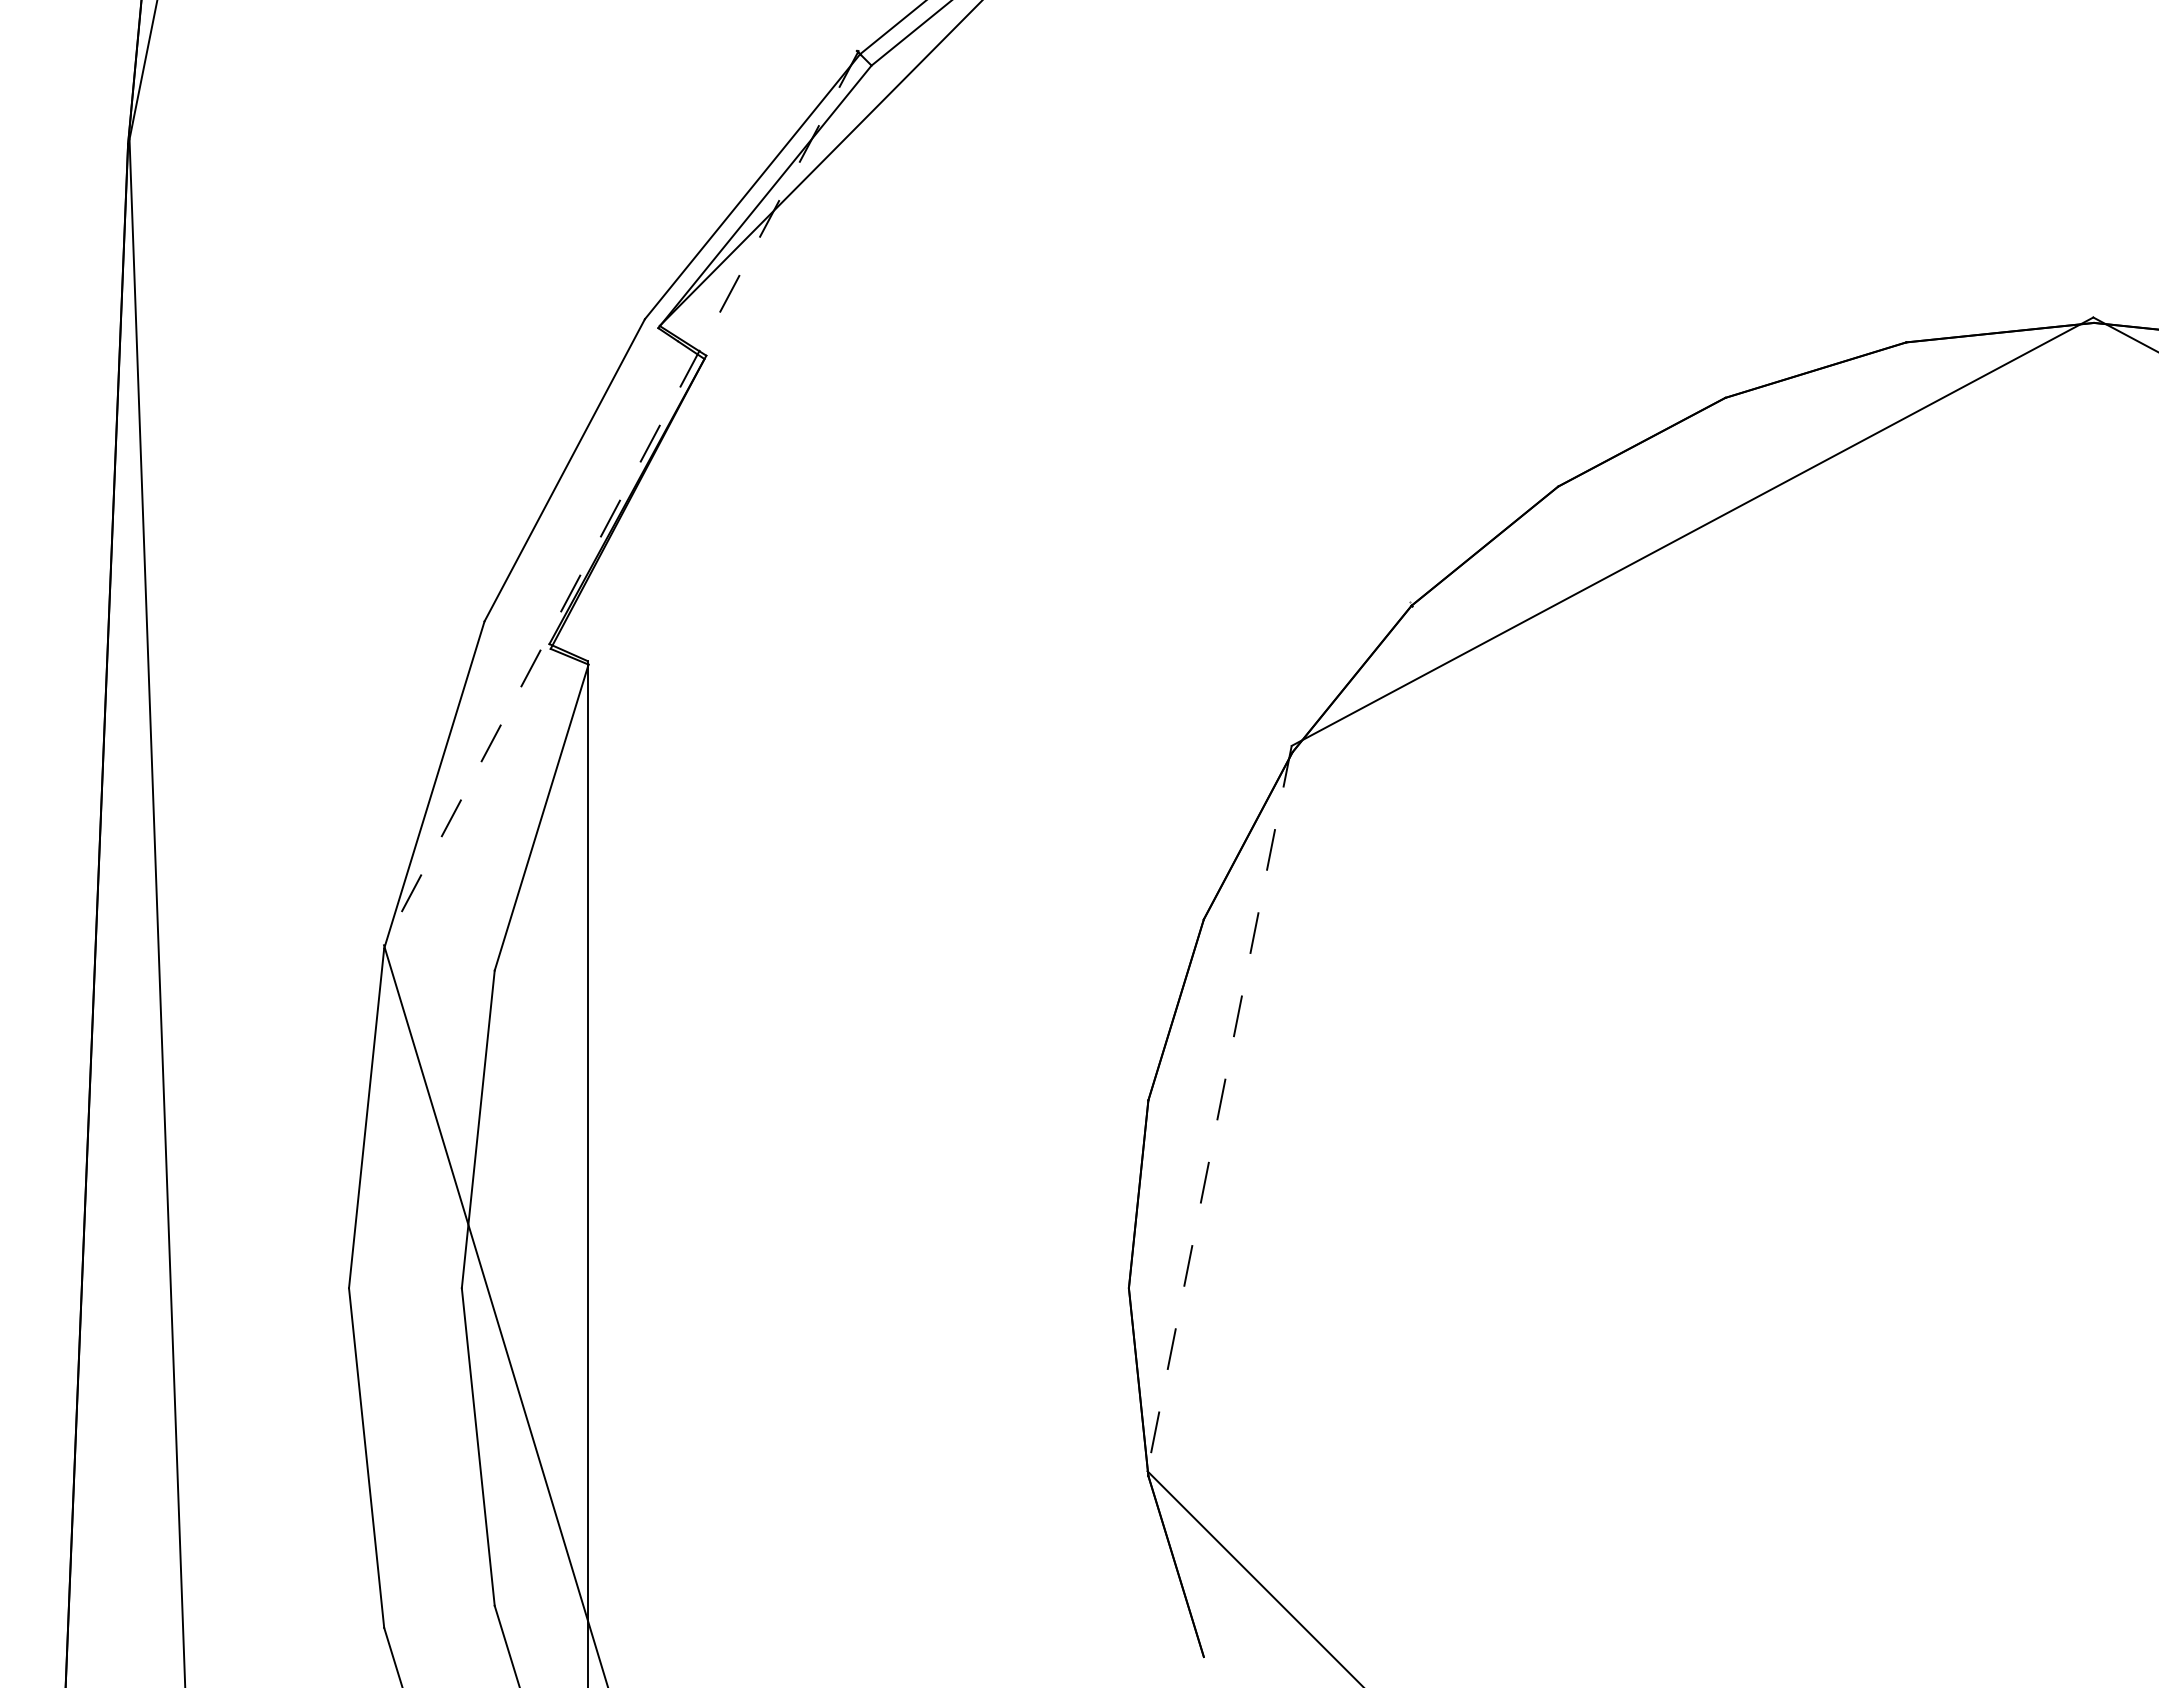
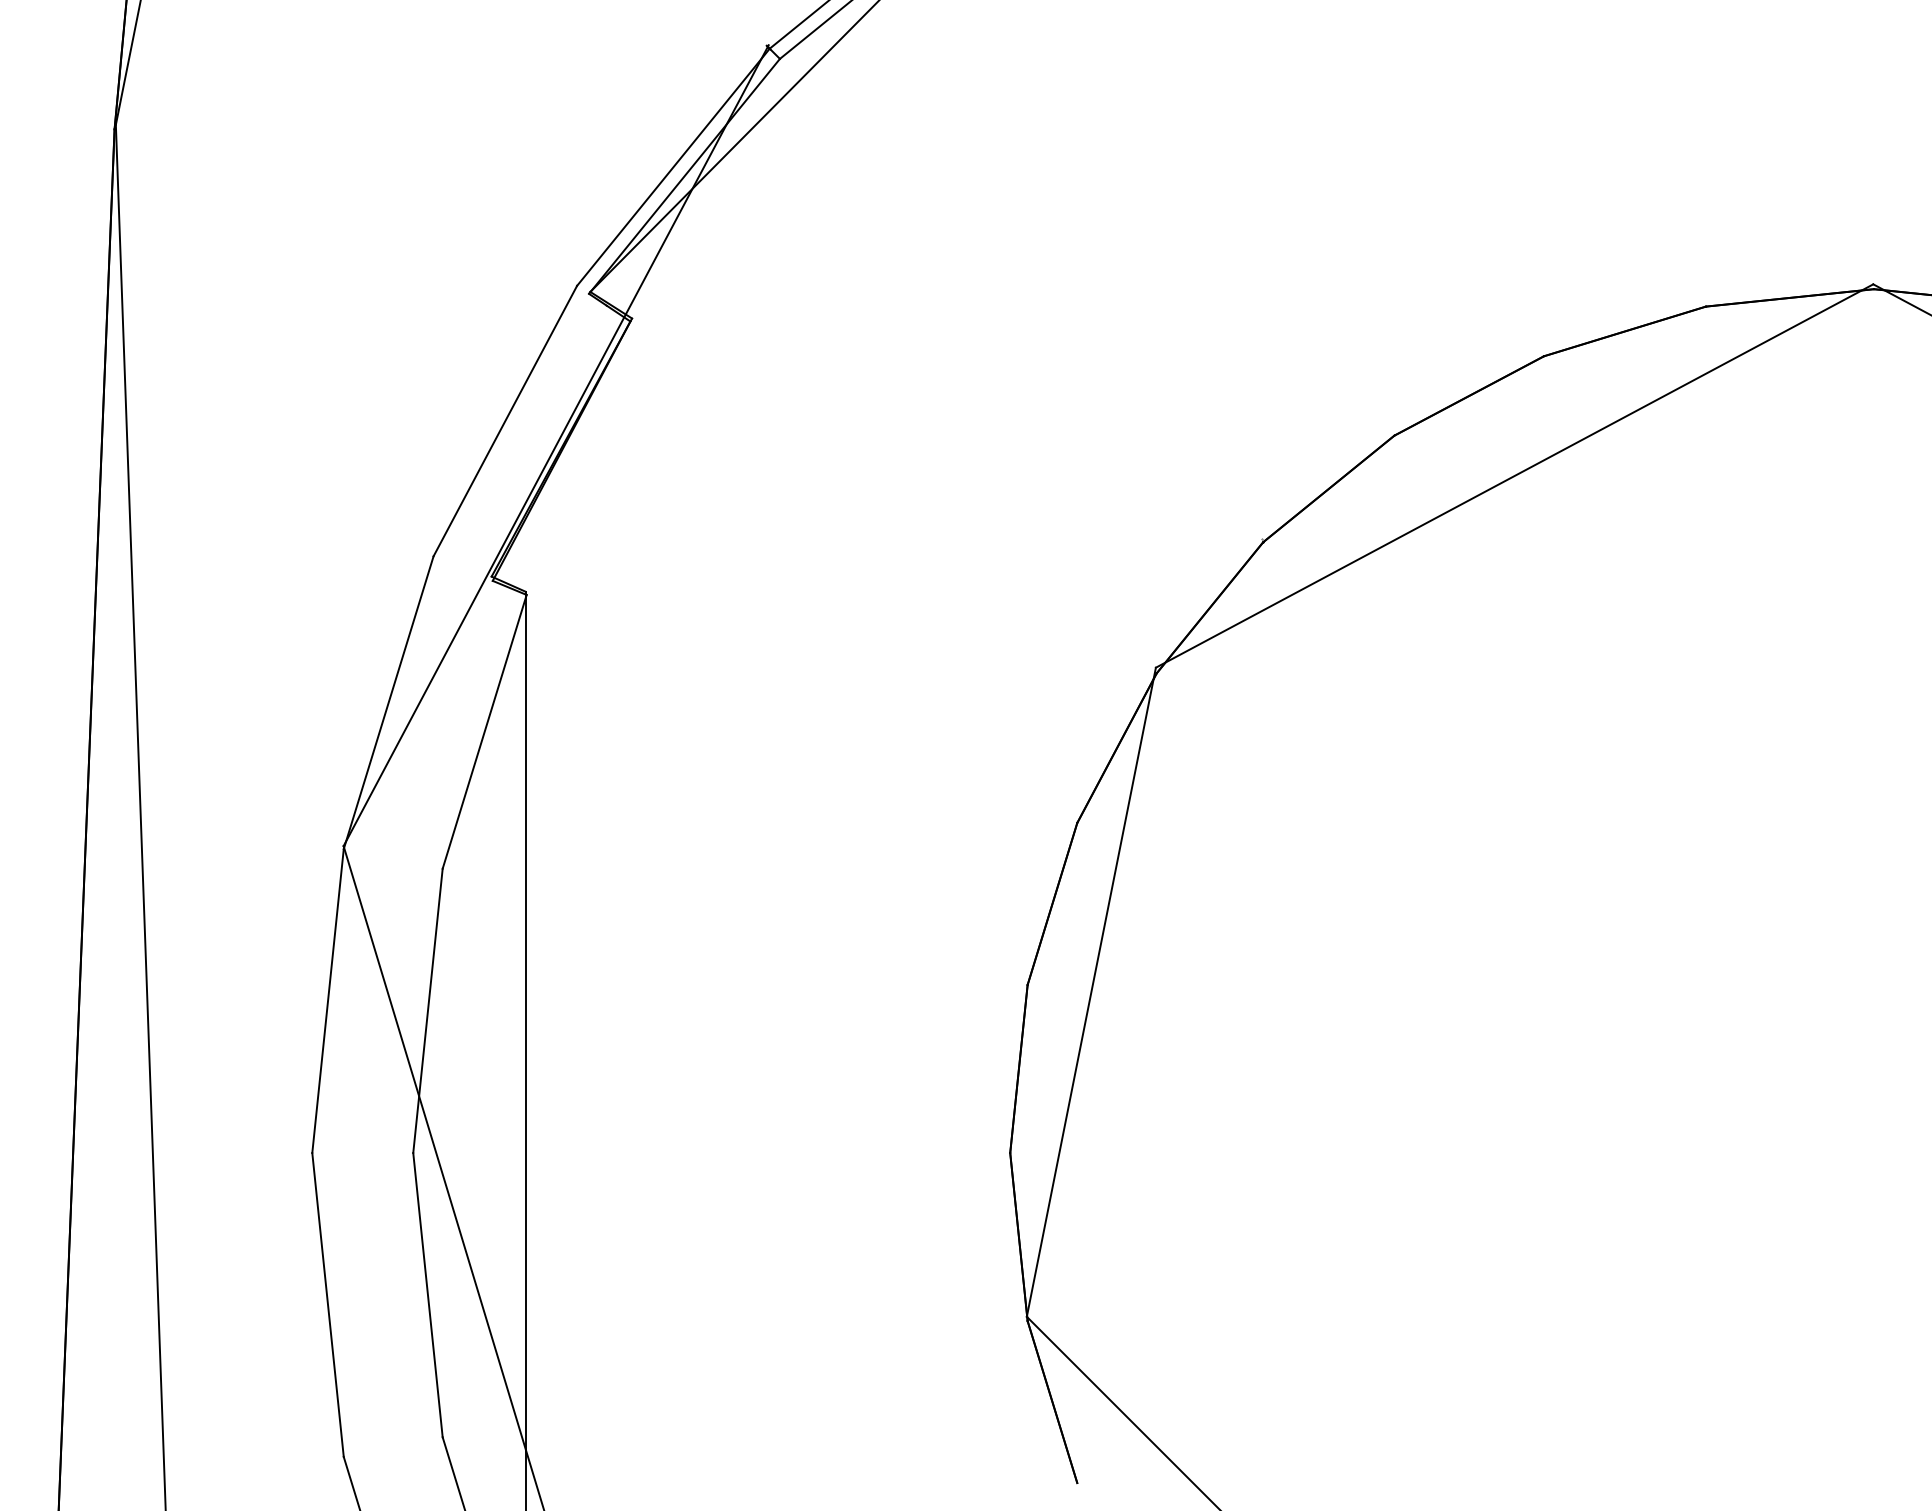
line: (621, 497) -> (556, 445), dashed -> solid
line: (1219, 1108) -> (1091, 992), dashed -> solid

